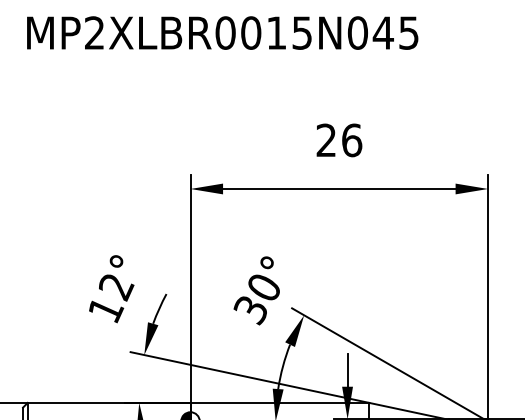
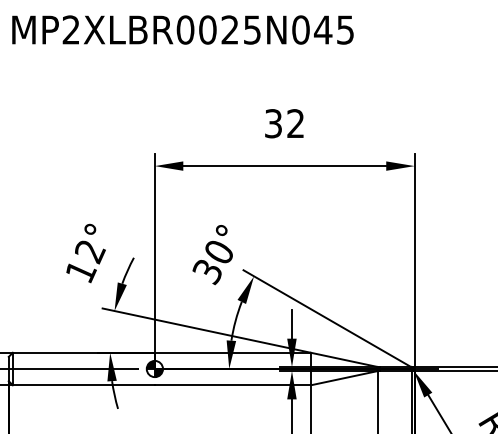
text: (275, 32) -> (229, 29), MP2XLBR0015N045 -> MP2XLBR0025N045
text: (339, 140) -> (284, 123), 26 -> 32

